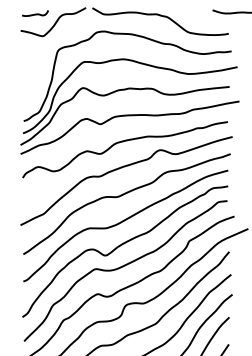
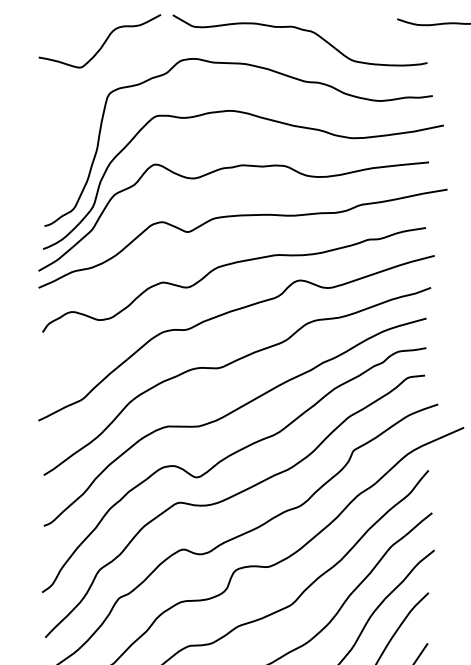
curve: (35, 13) -> (66, 25), removed

